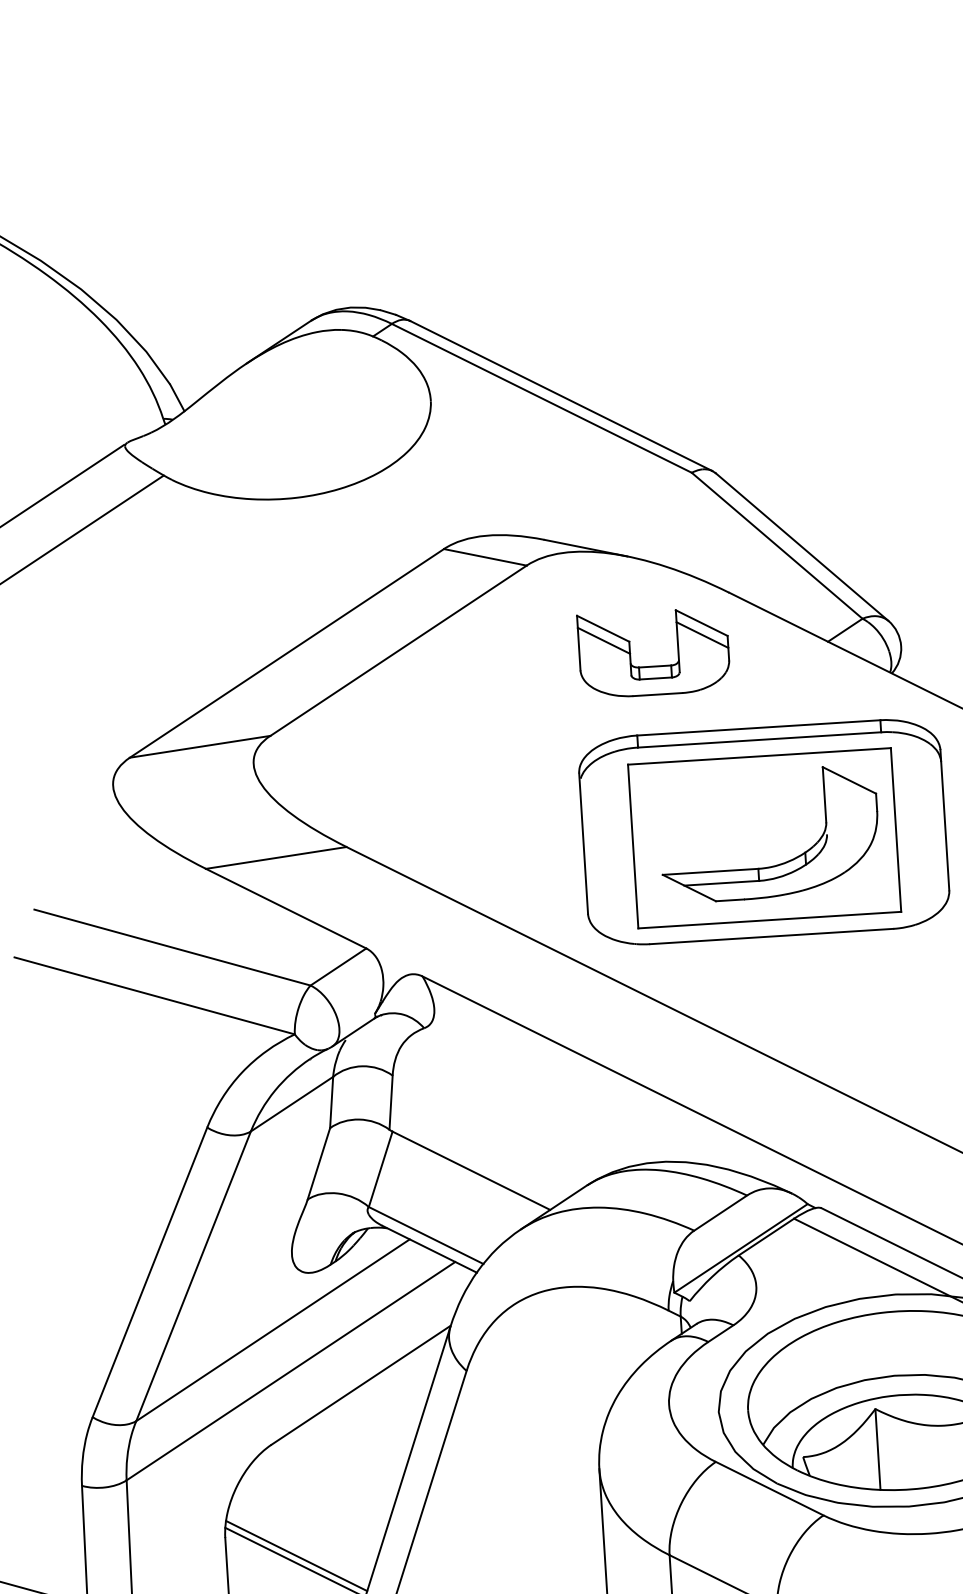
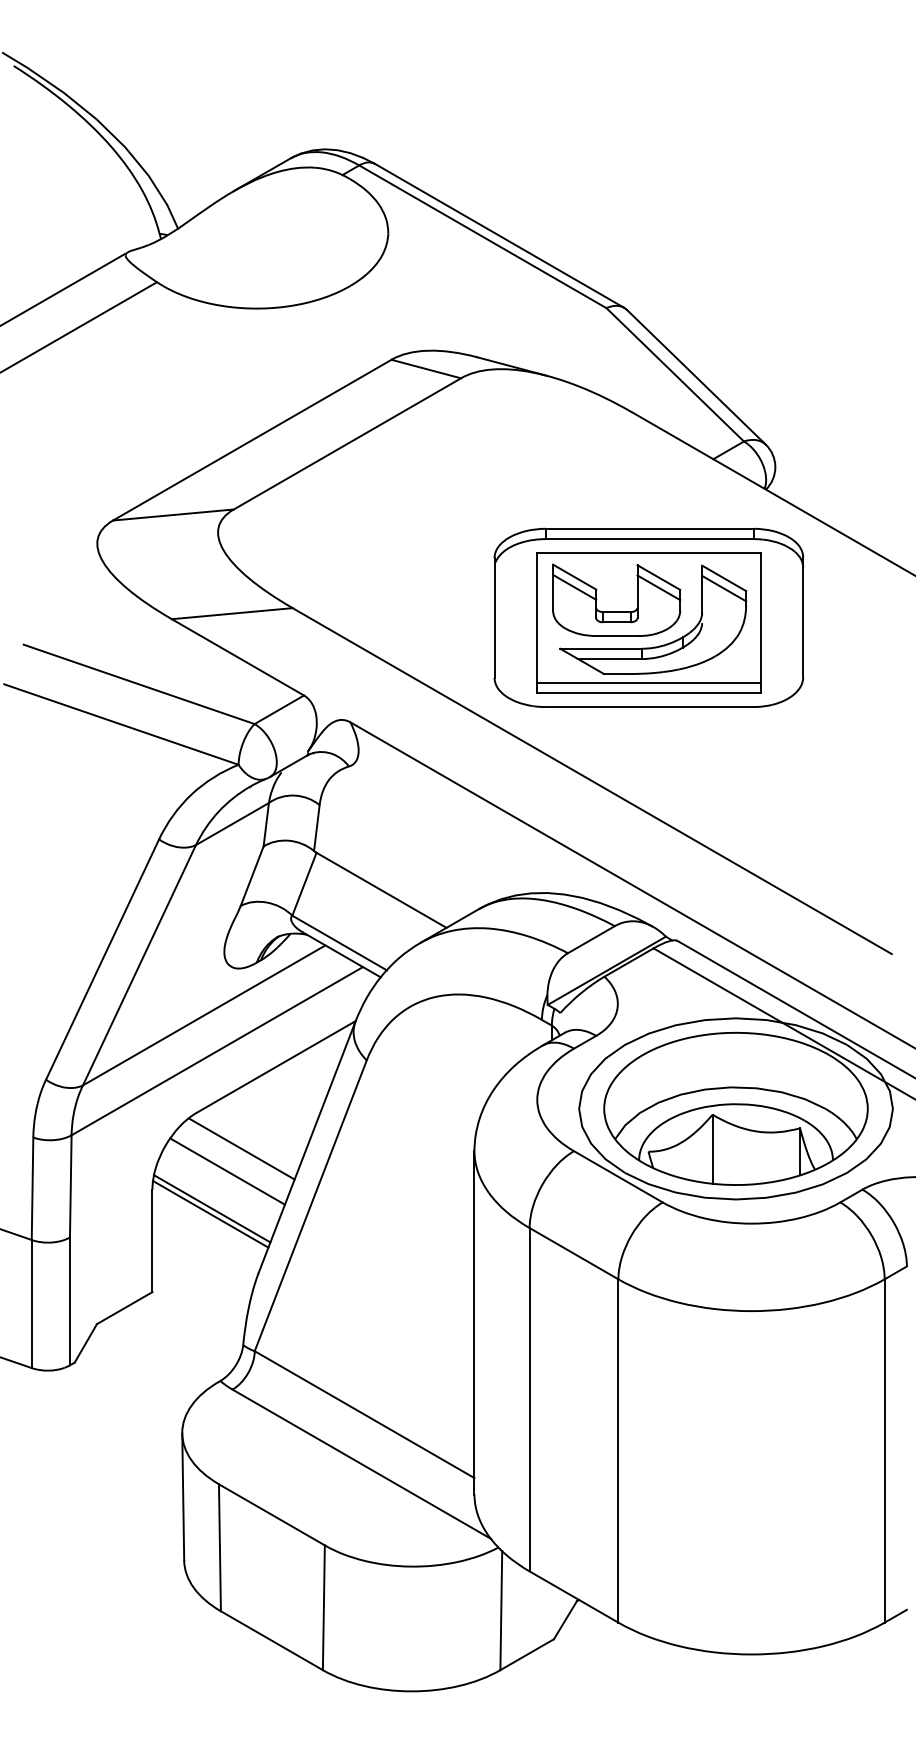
part: (654, 665) -> (616, 611), moved
line: (850, 792) -> (724, 588), added
line: (768, 907) -> (648, 682), added
line: (326, 1483) -> (241, 1148), added
line: (311, 1511) -> (227, 1171), added

